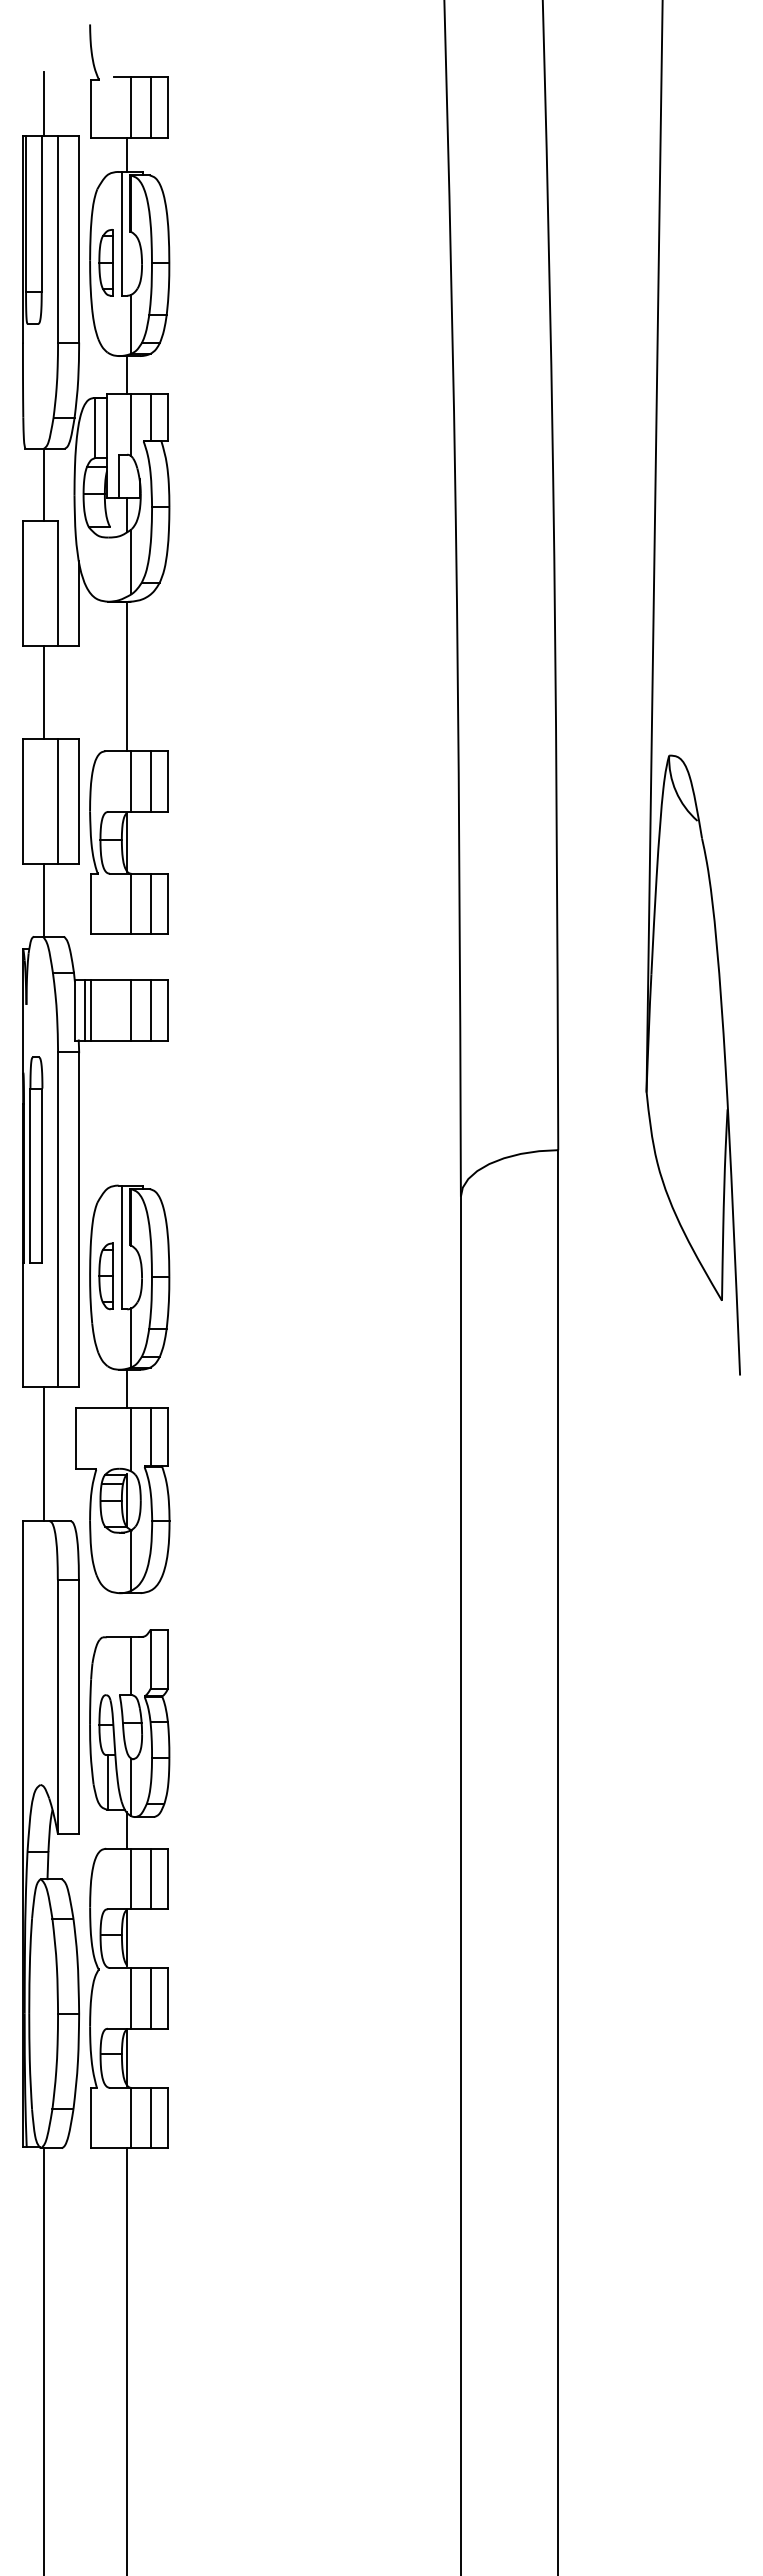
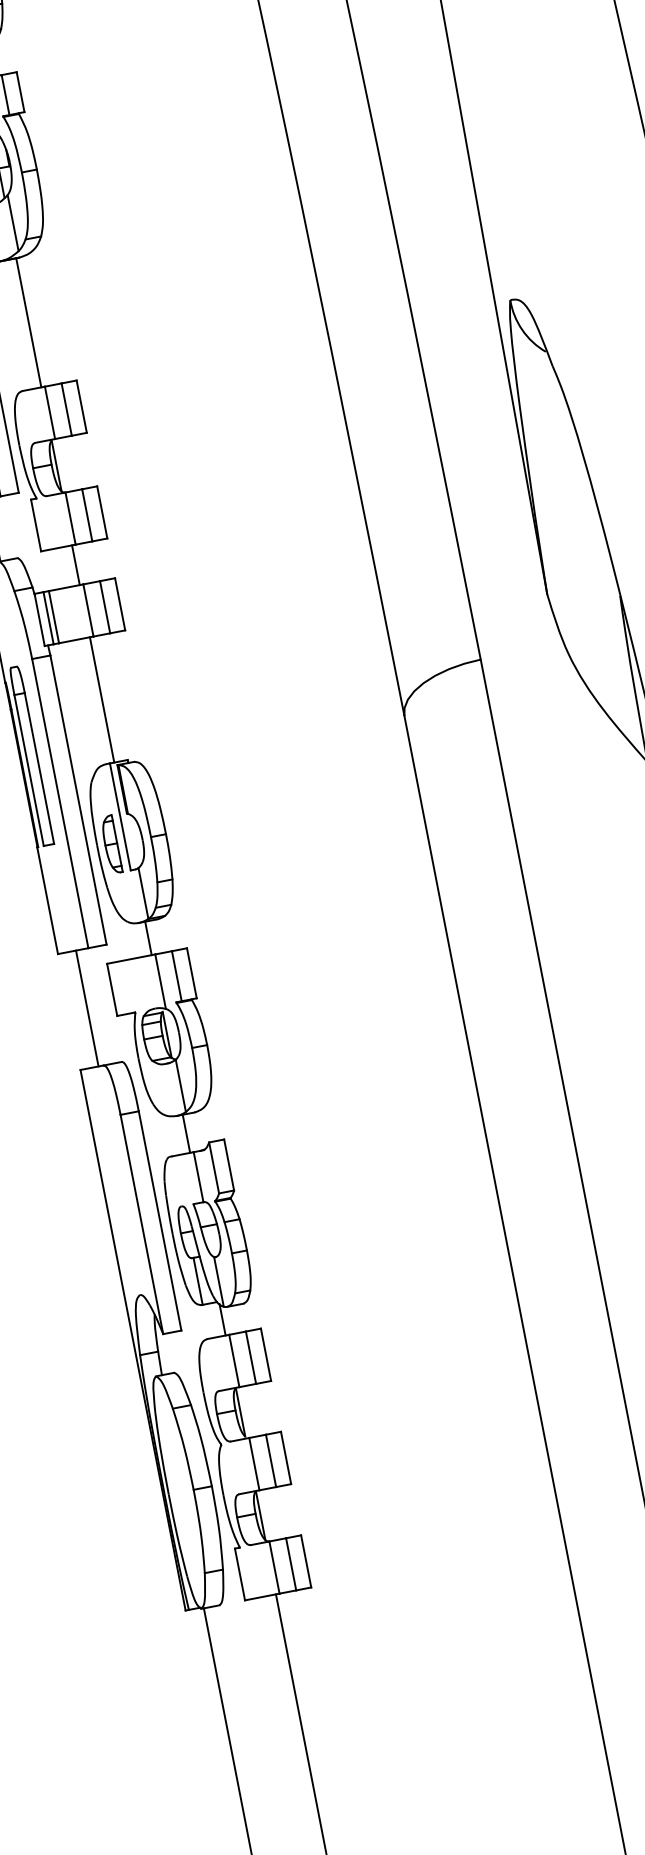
line: (127, 957) -> (76, 565), added
line: (127, 1112) -> (102, 699), added
line: (127, 1615) -> (186, 1133), added

